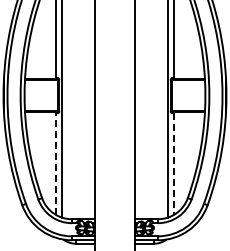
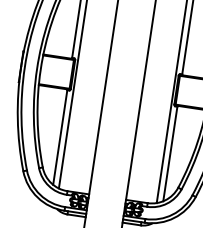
line: (55, 163) -> (60, 137), dashed -> solid
line: (174, 163) -> (170, 153), dashed -> solid

